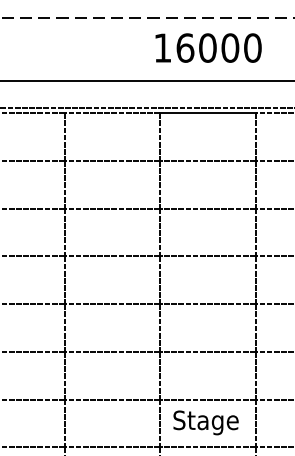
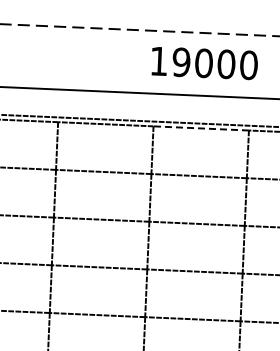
text: (185, 47) -> (181, 61), 16000 -> 19000
line: (207, 113) -> (200, 128), solid -> dashed

